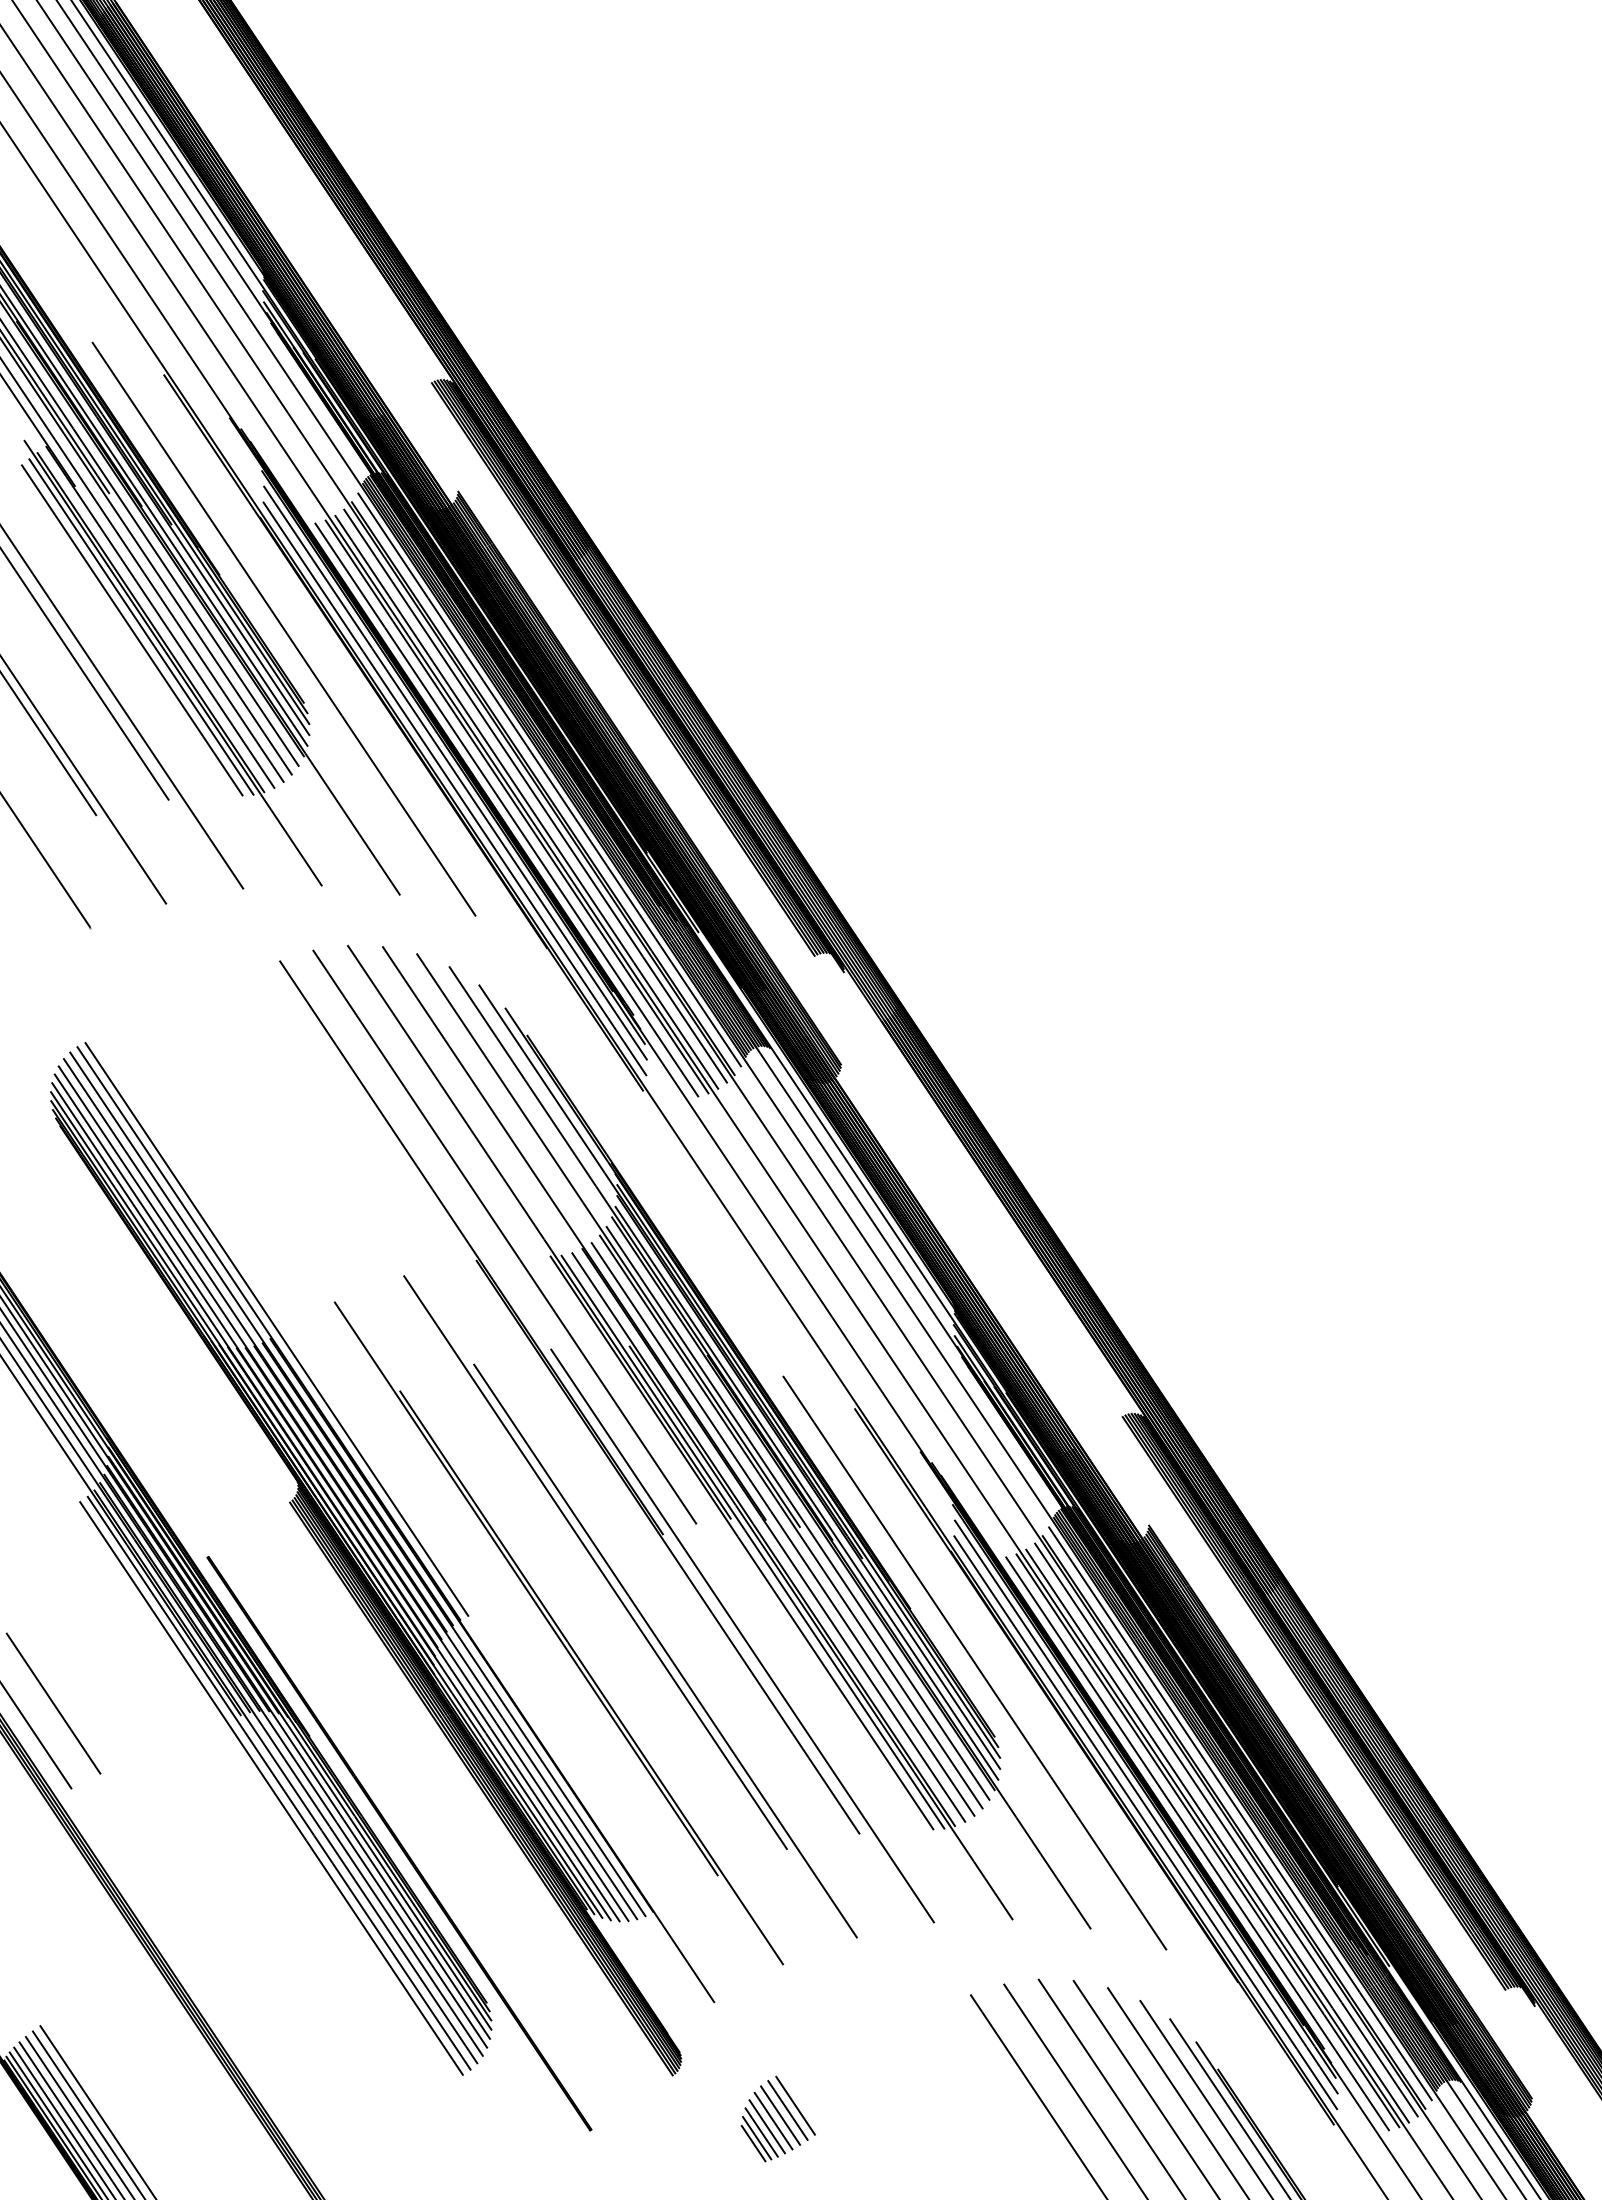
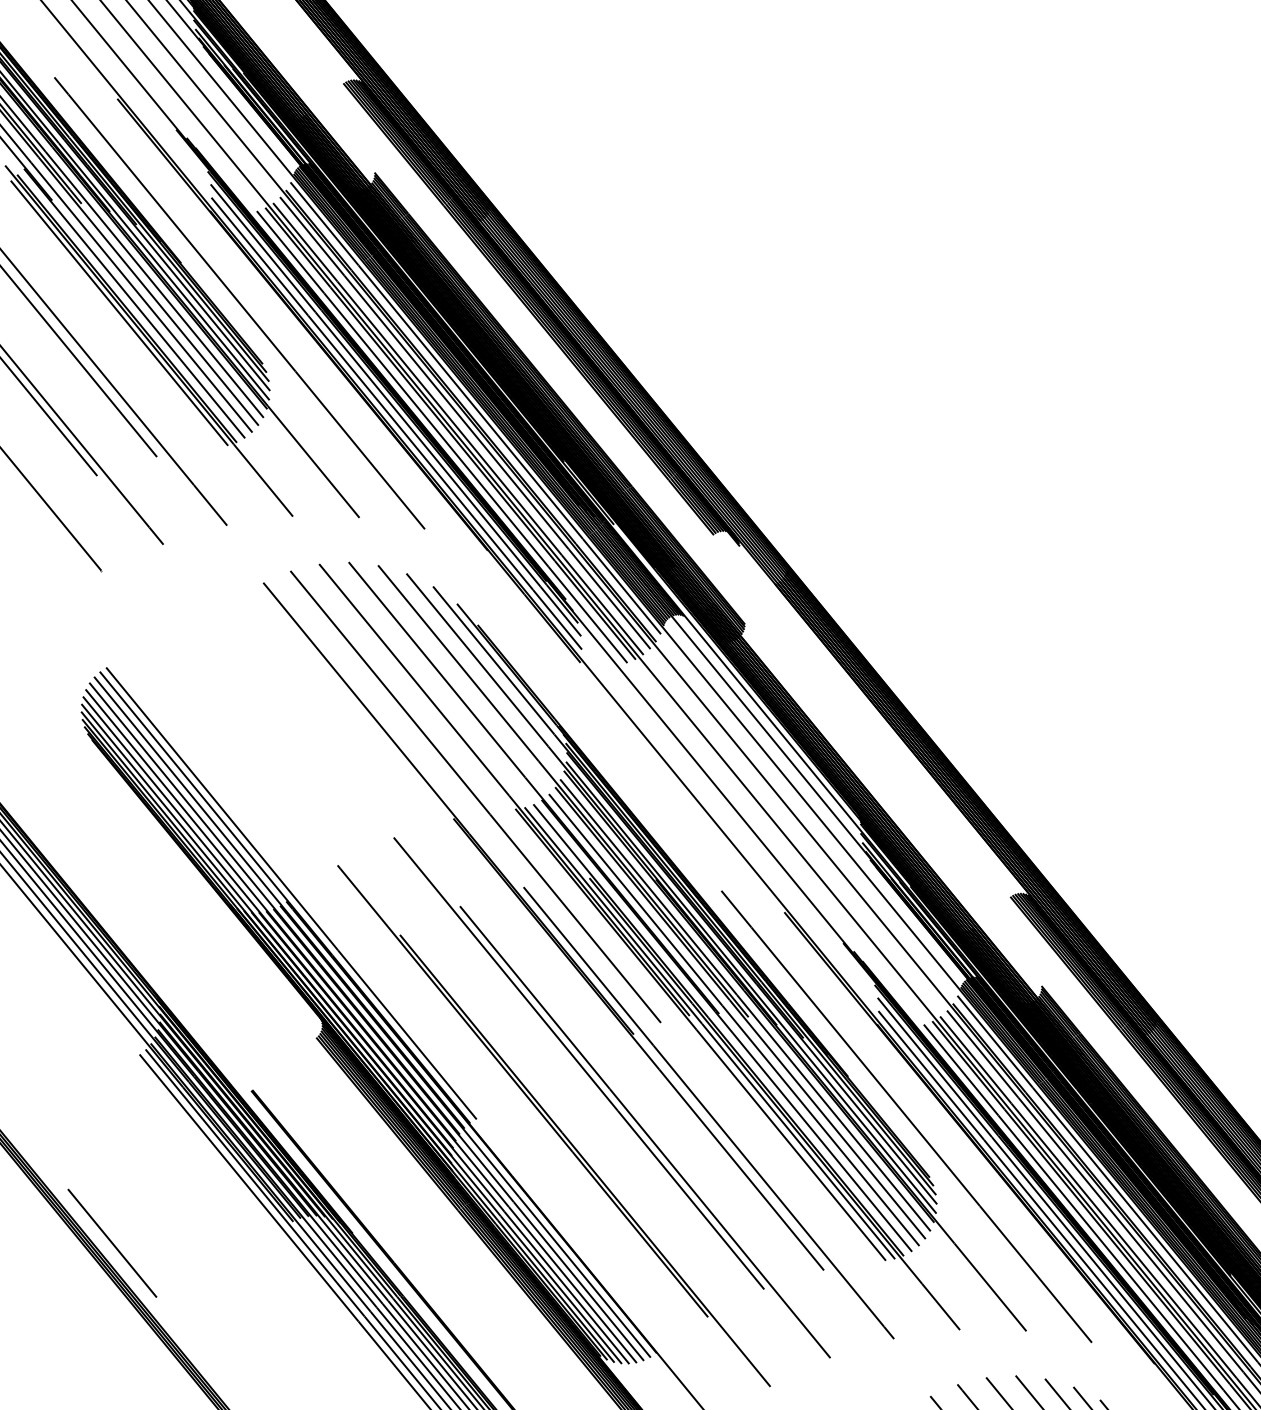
line: (132, 630) -> (112, 316), removed
line: (53, 1703) -> (134, 1226), removed

